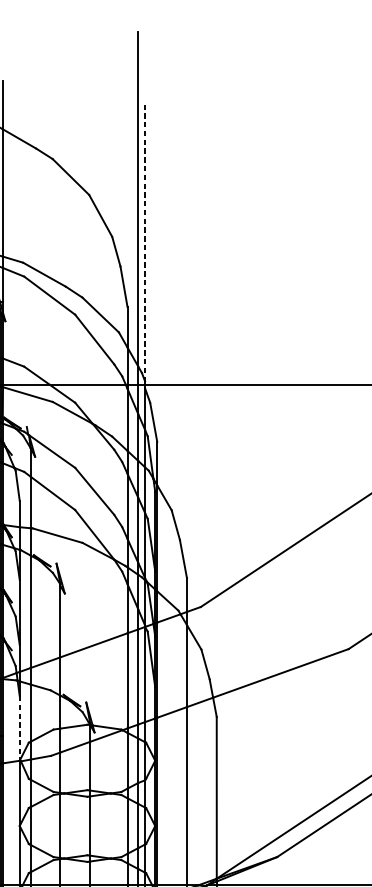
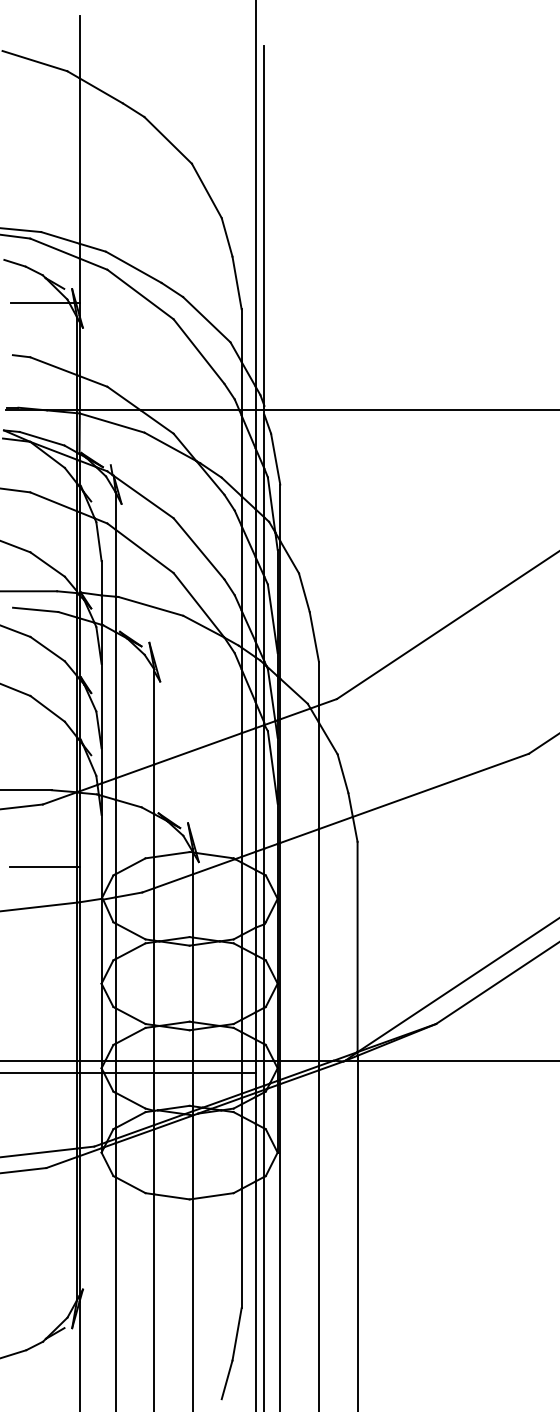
line: (145, 243) -> (264, 226), dashed -> solid
line: (19, 728) -> (101, 857), dashed -> solid

